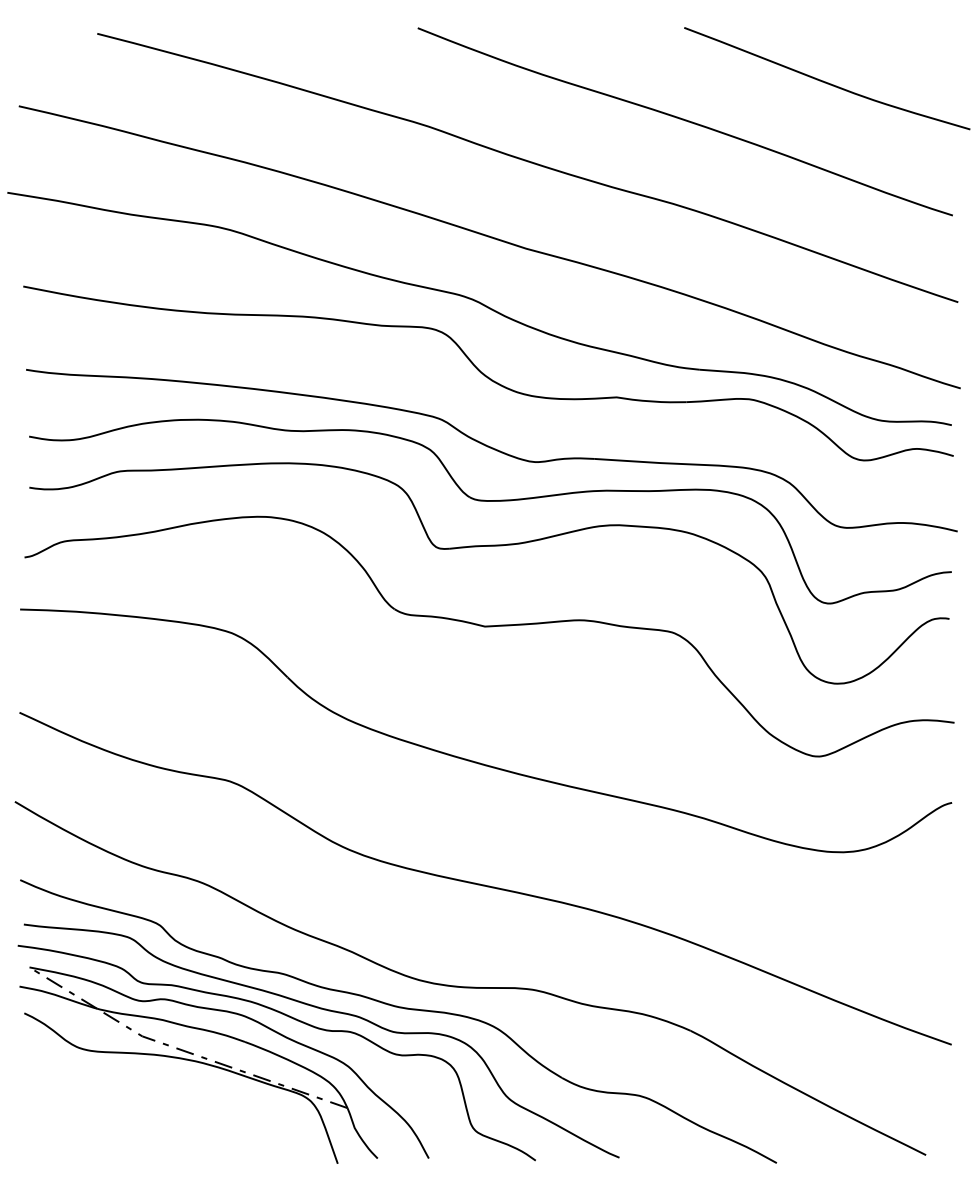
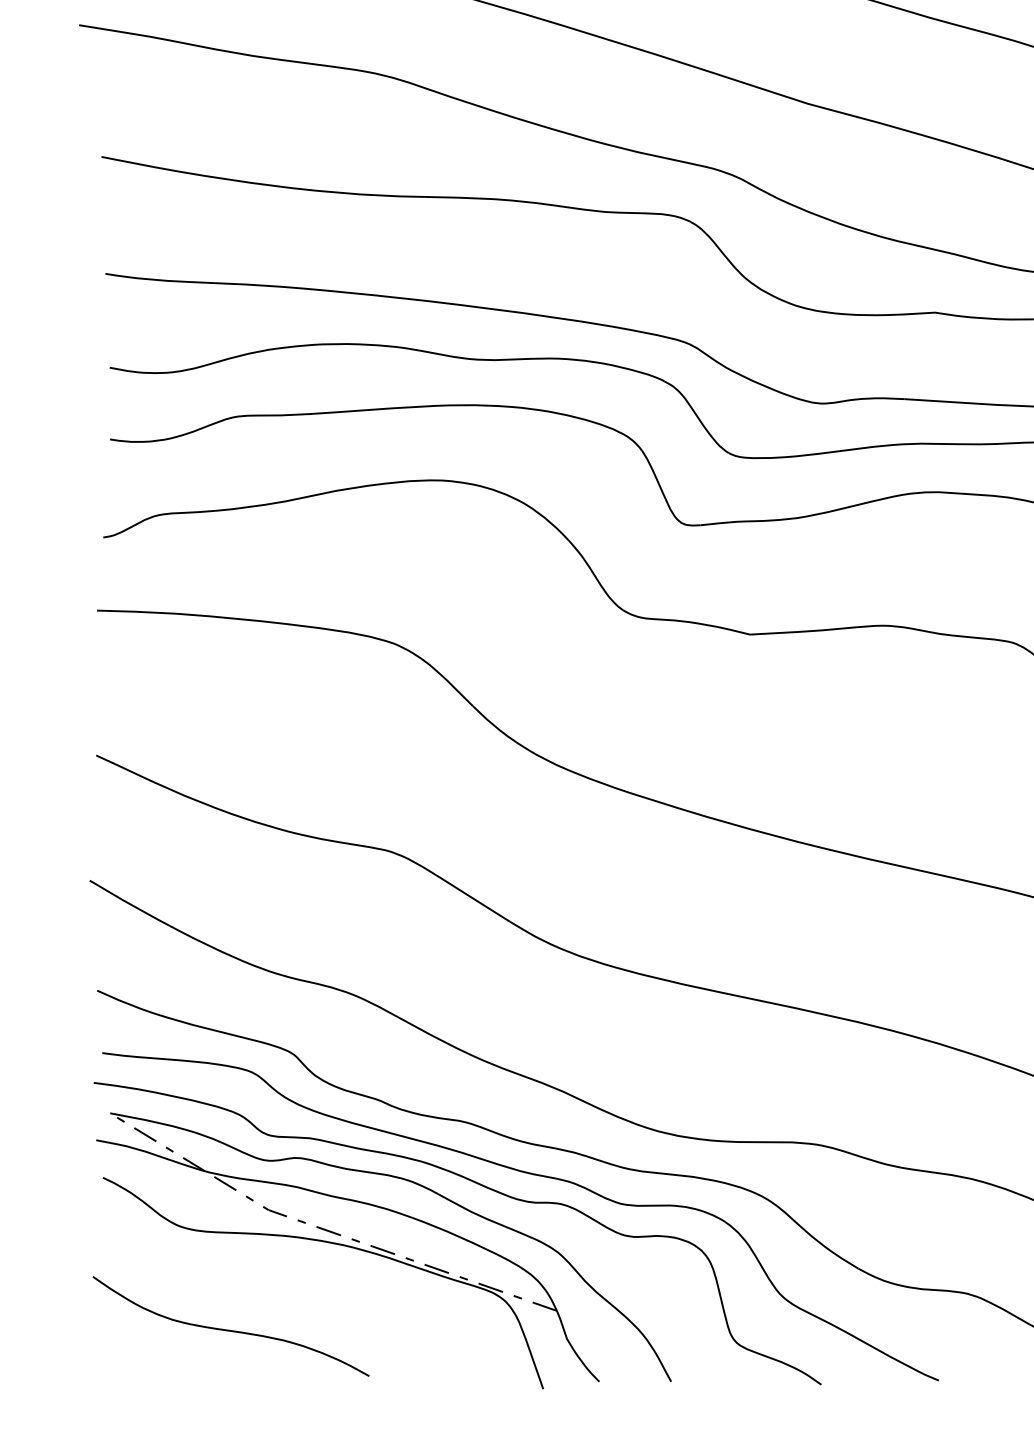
curve: (115, 1121) -> (231, 1329), added

